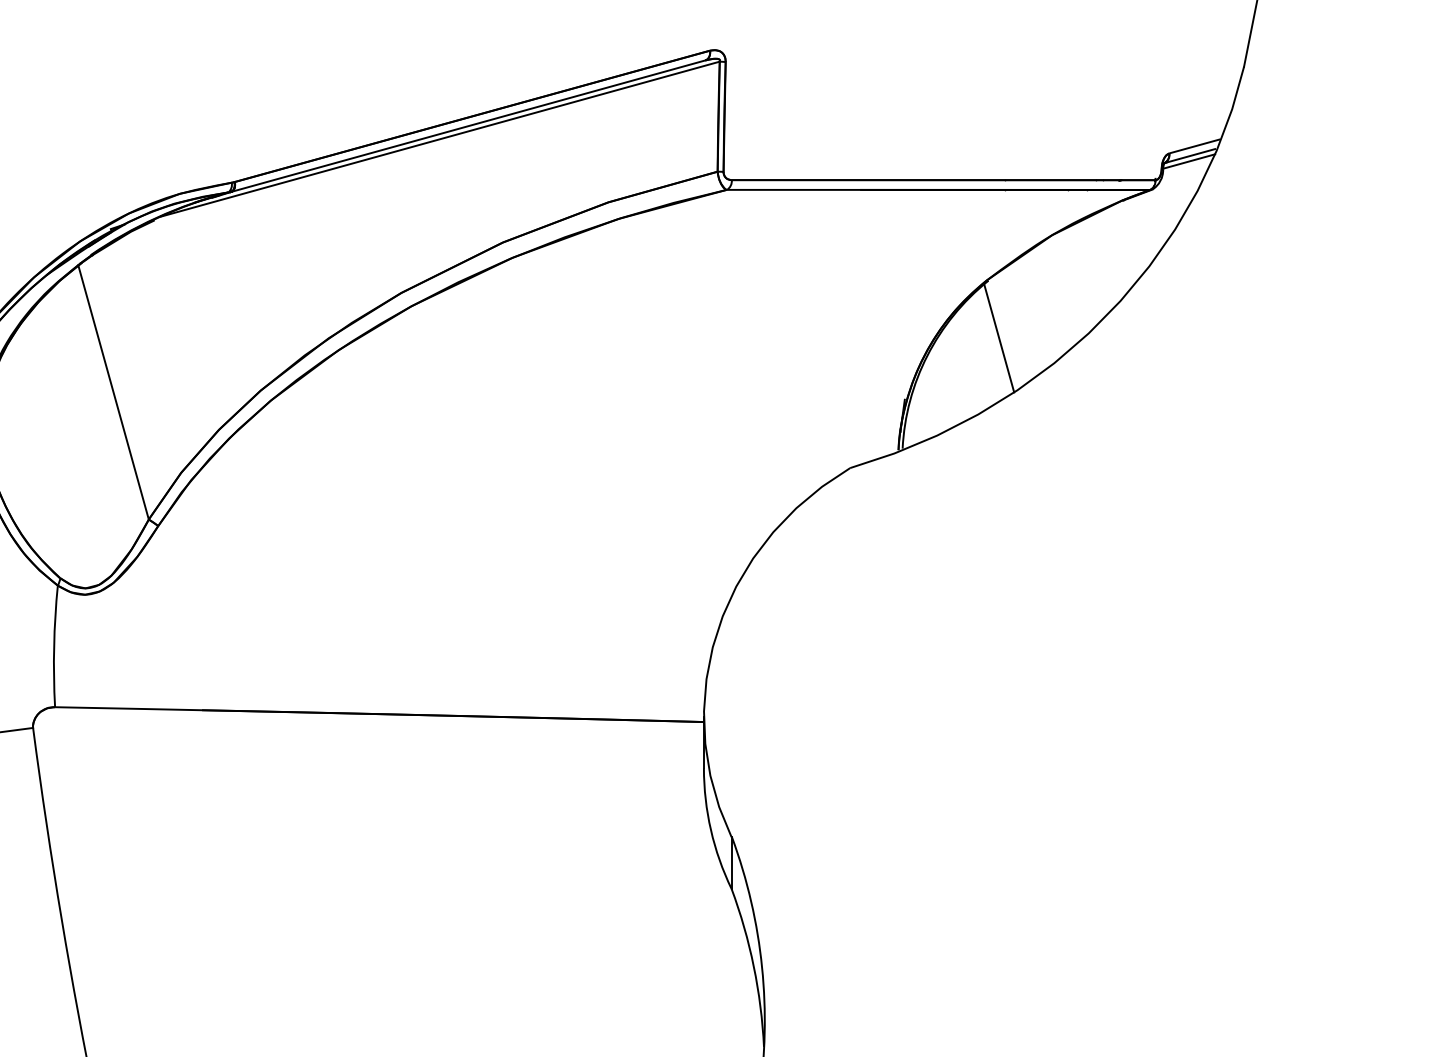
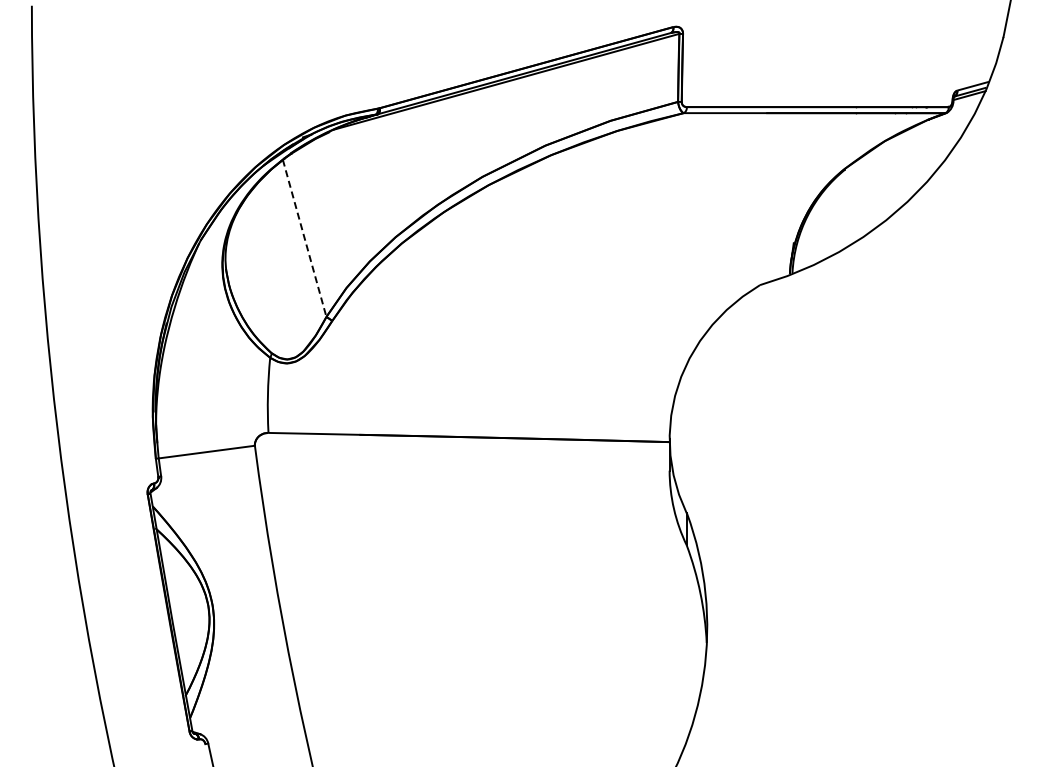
line: (998, 337) -> (851, 204), removed
line: (113, 392) -> (304, 238), solid -> dashed

